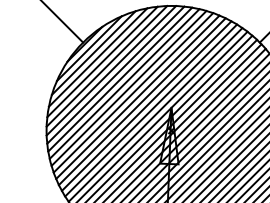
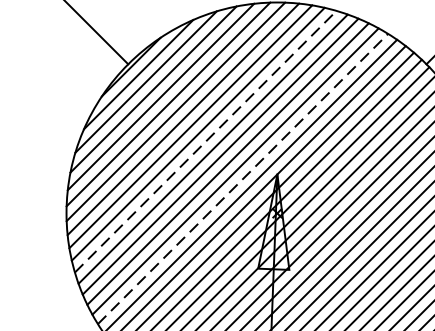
line: (129, 88) -> (206, 141), solid -> dashed
line: (151, 110) -> (243, 178), solid -> dashed

